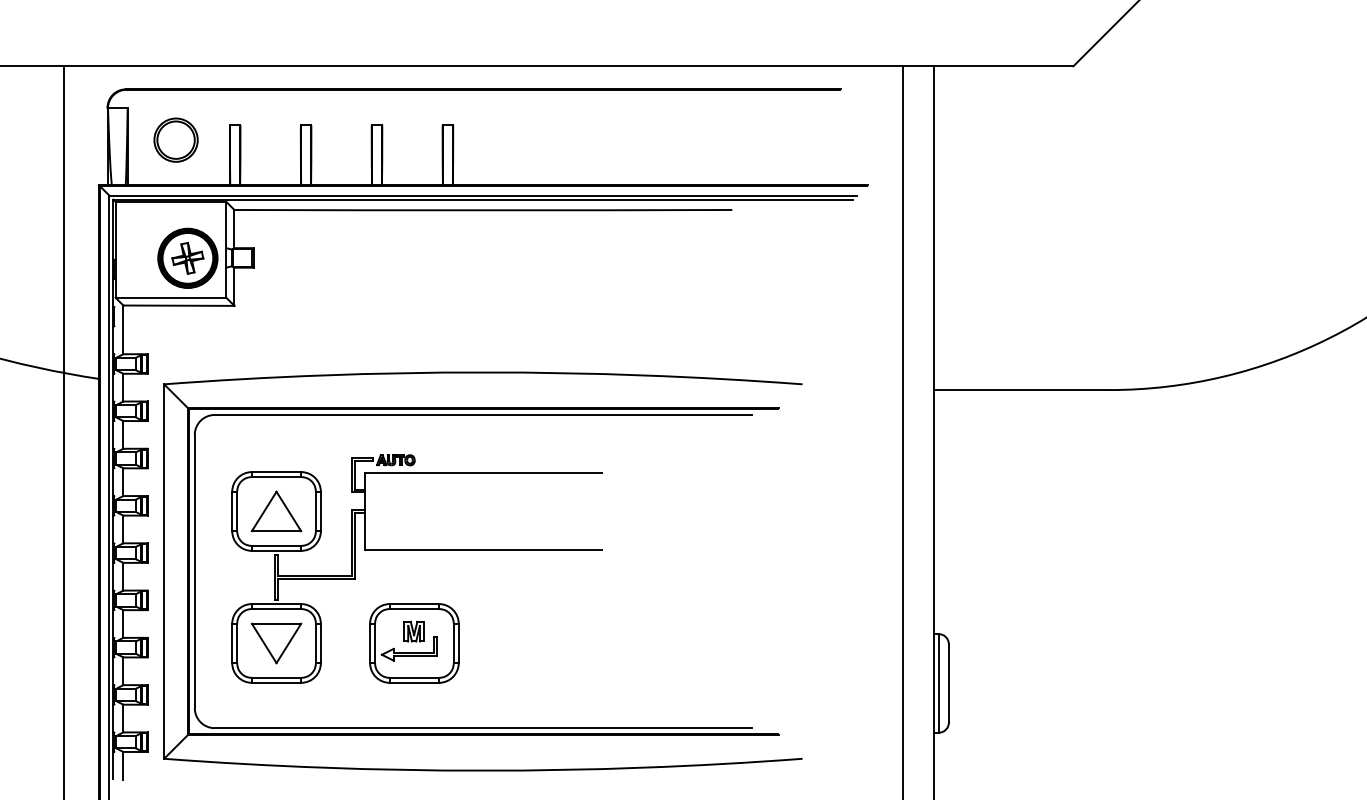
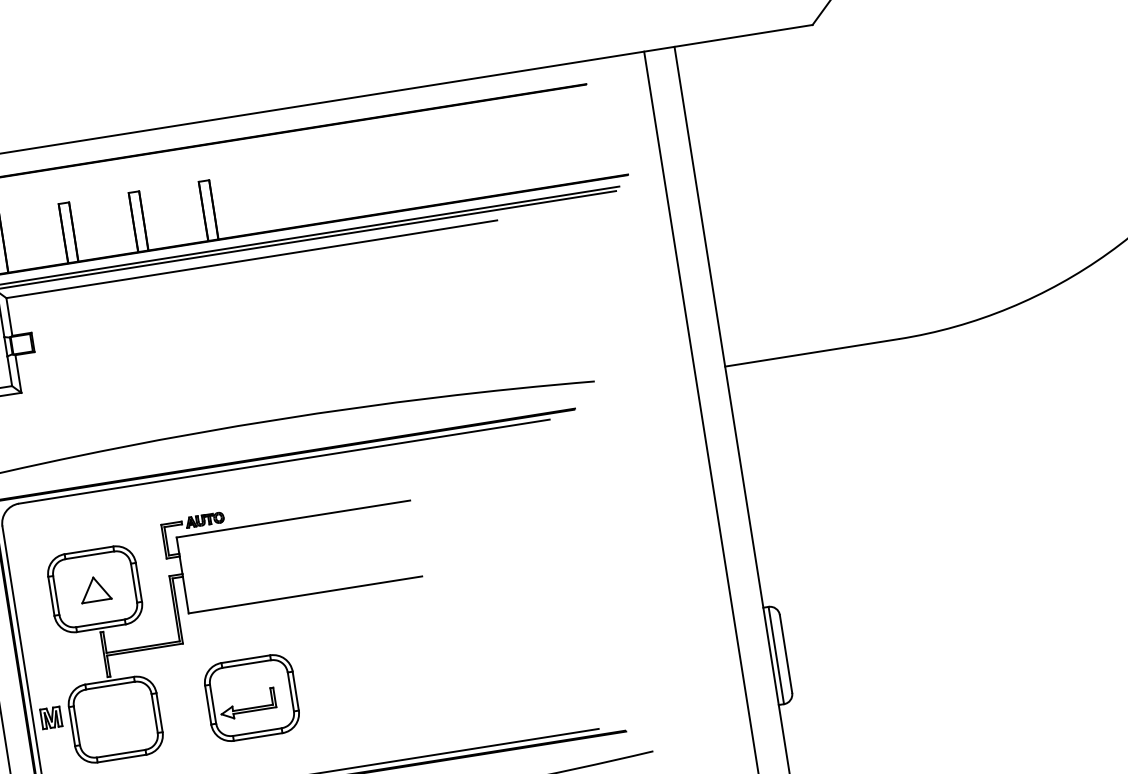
part: (276, 511) -> (95, 589), size x0.6
part: (413, 631) -> (50, 717), moved
part: (276, 643) -> (115, 719), removed

